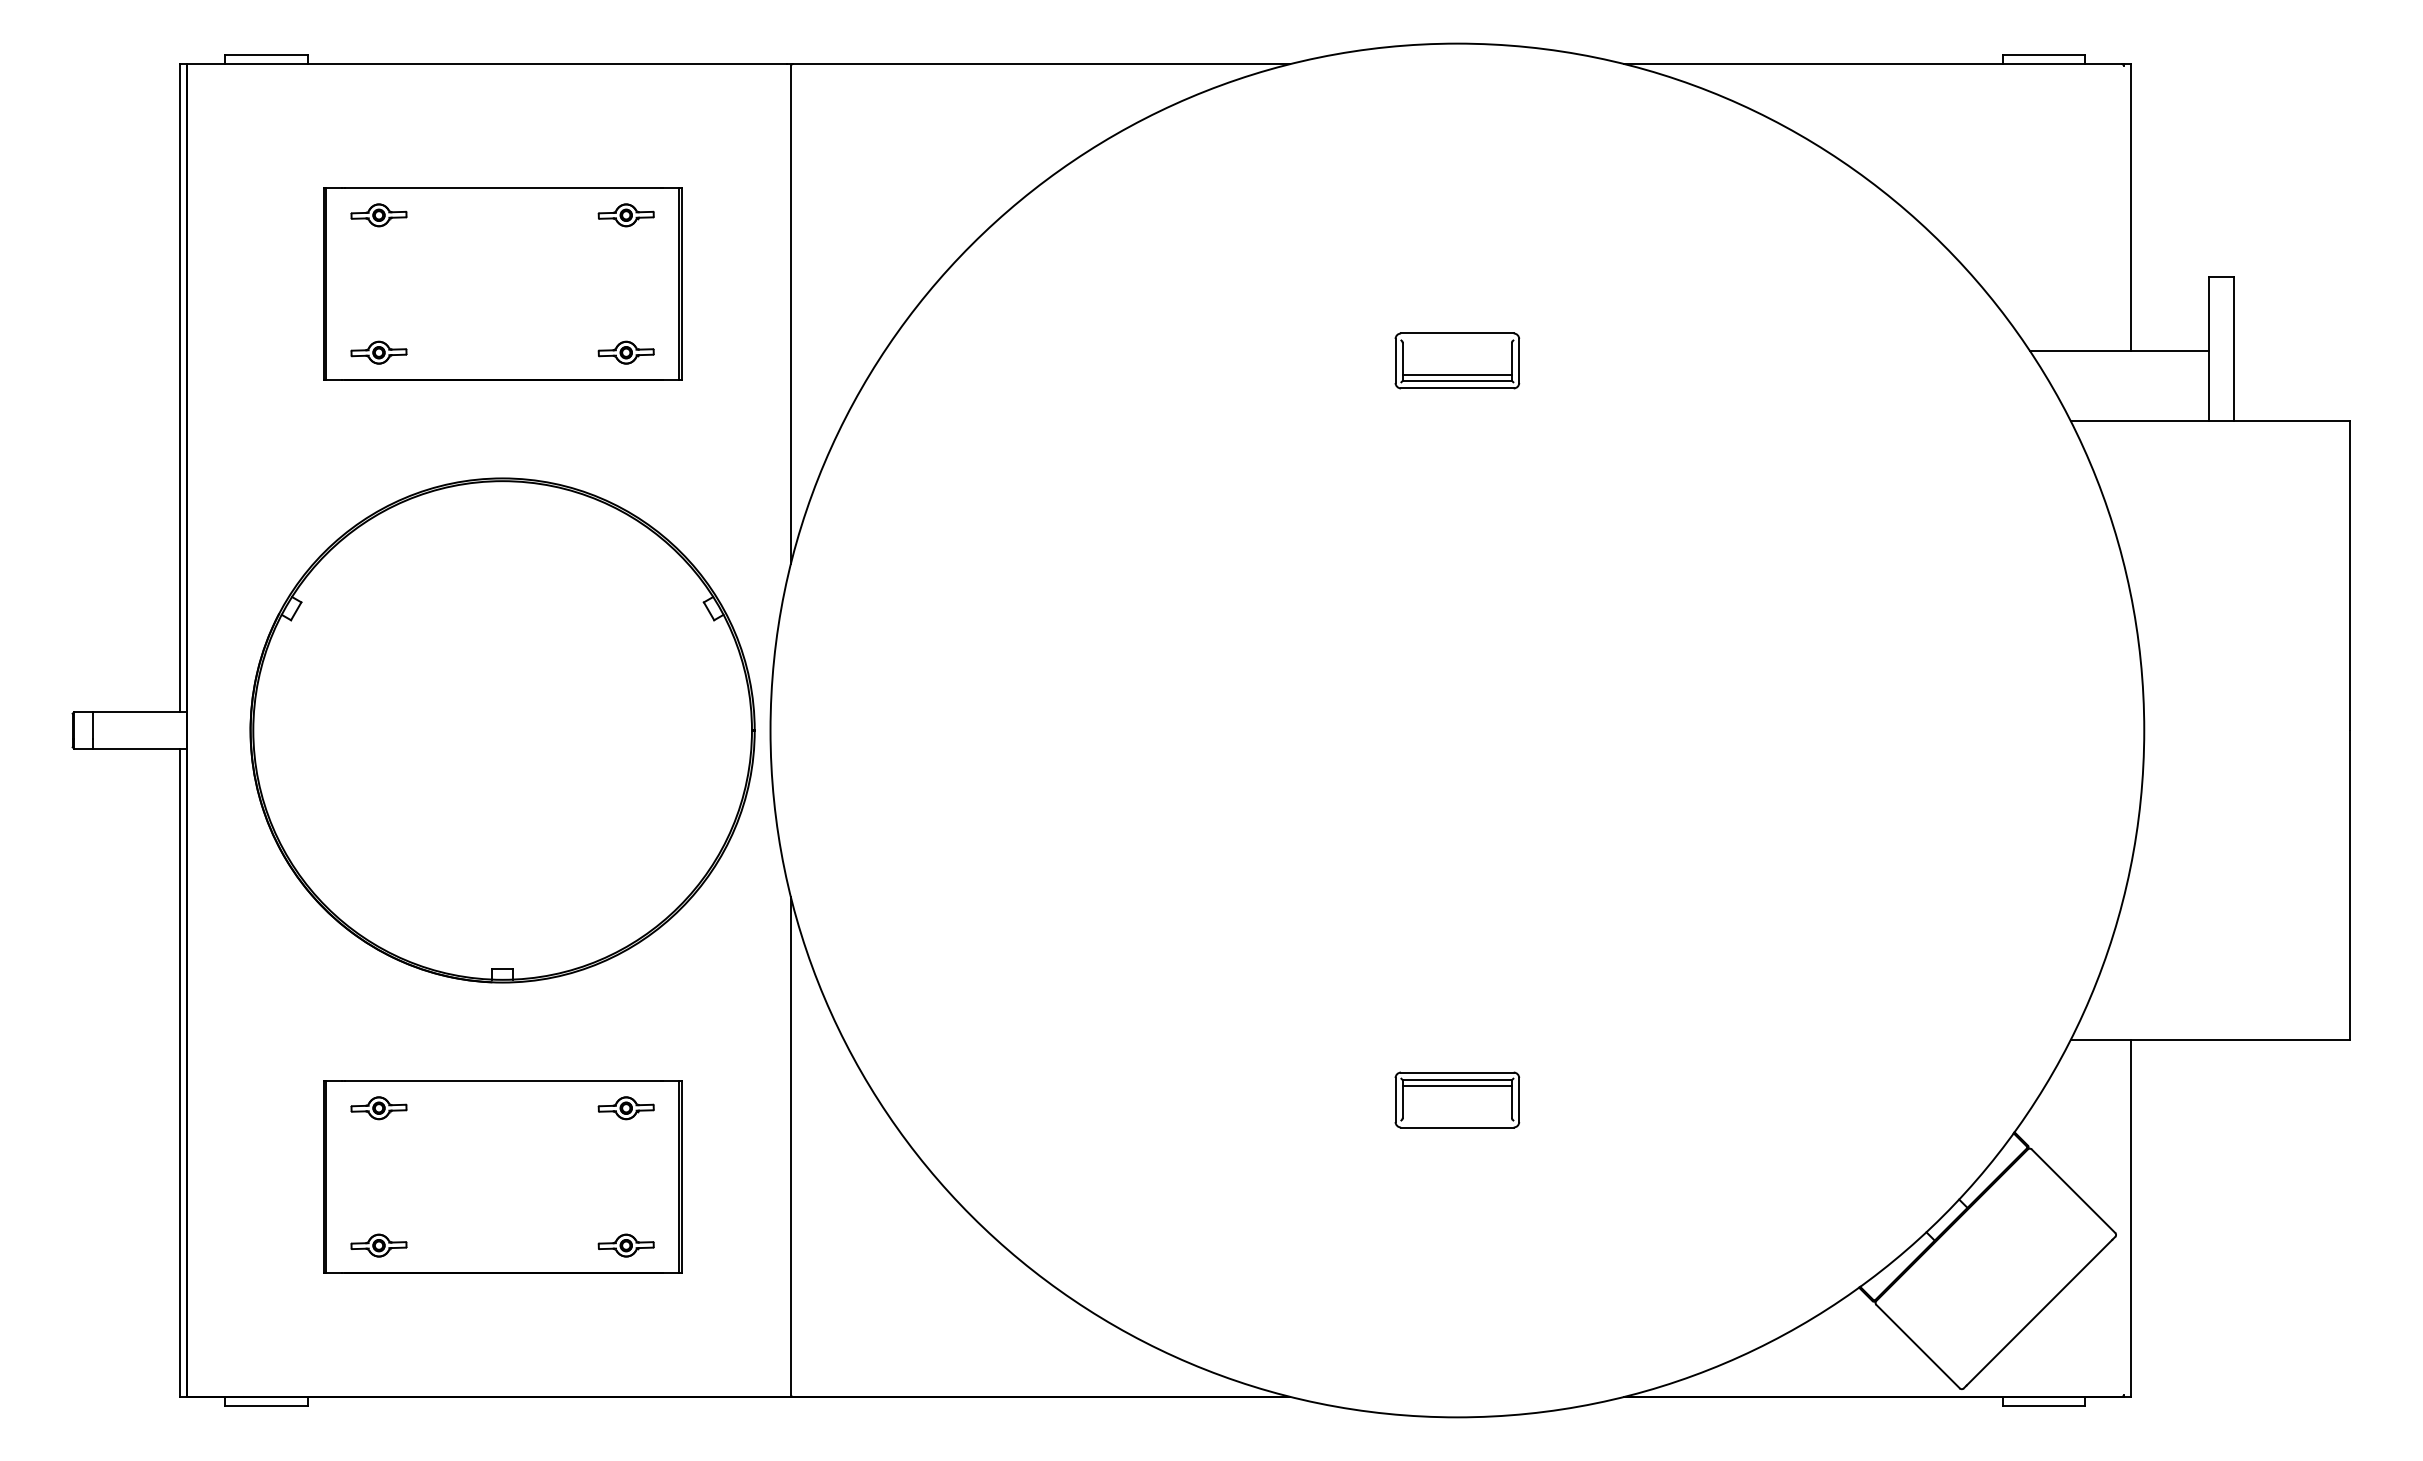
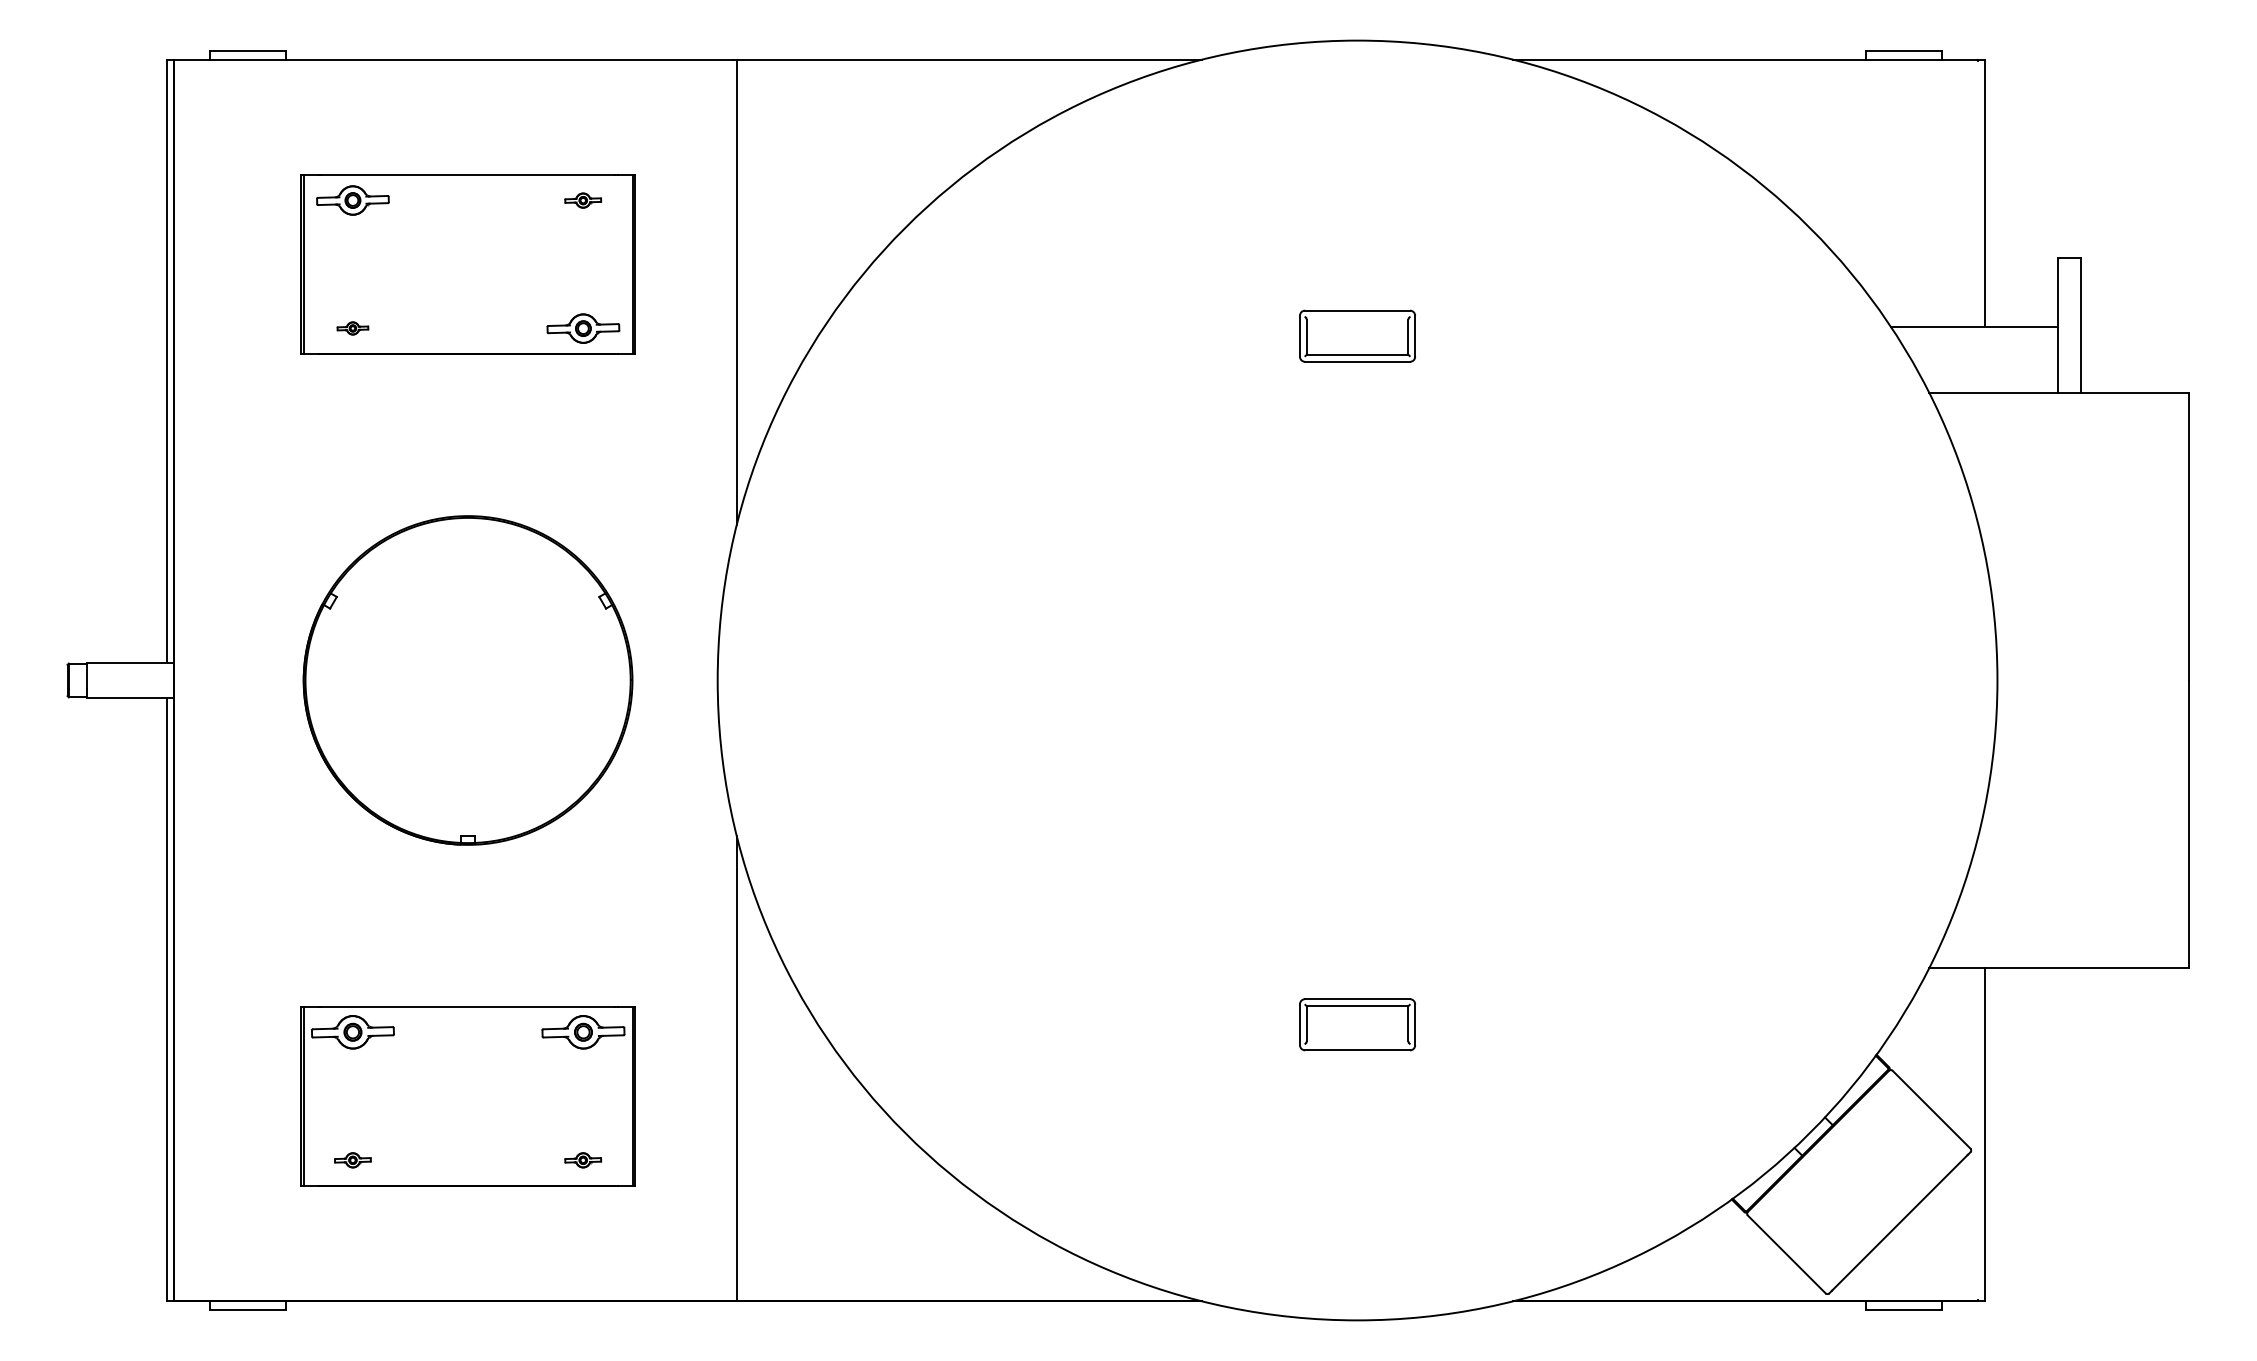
part: (378, 215) -> (352, 200), size x1.4
part: (625, 215) -> (582, 200), size x0.7
part: (378, 352) -> (352, 328), size x0.6
part: (625, 352) -> (582, 328), size x1.4
line: (1456, 375) -> (1356, 349), removed
part: (502, 730) -> (467, 680), size x0.7
line: (1456, 1085) -> (1356, 1011), removed
part: (378, 1108) -> (352, 1032), size x1.6
part: (625, 1108) -> (582, 1032), size x1.6
part: (378, 1245) -> (352, 1160), size x0.7
part: (625, 1245) -> (582, 1160), size x0.7

